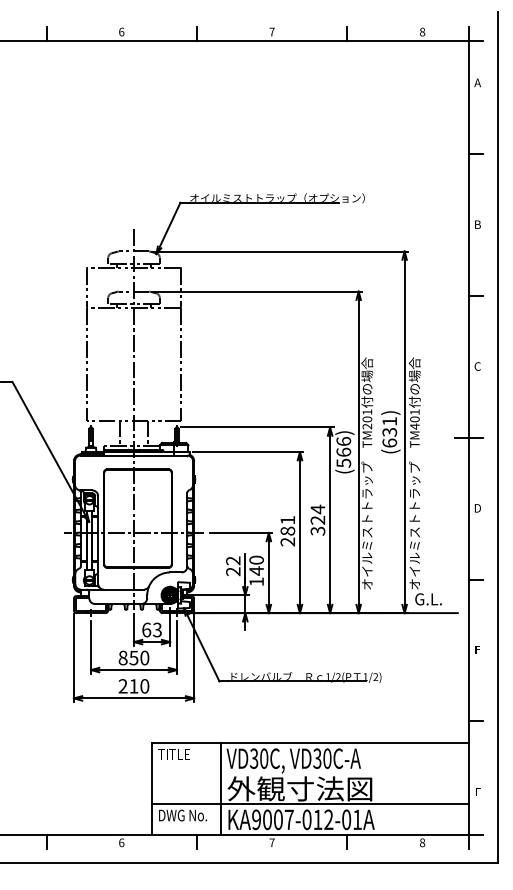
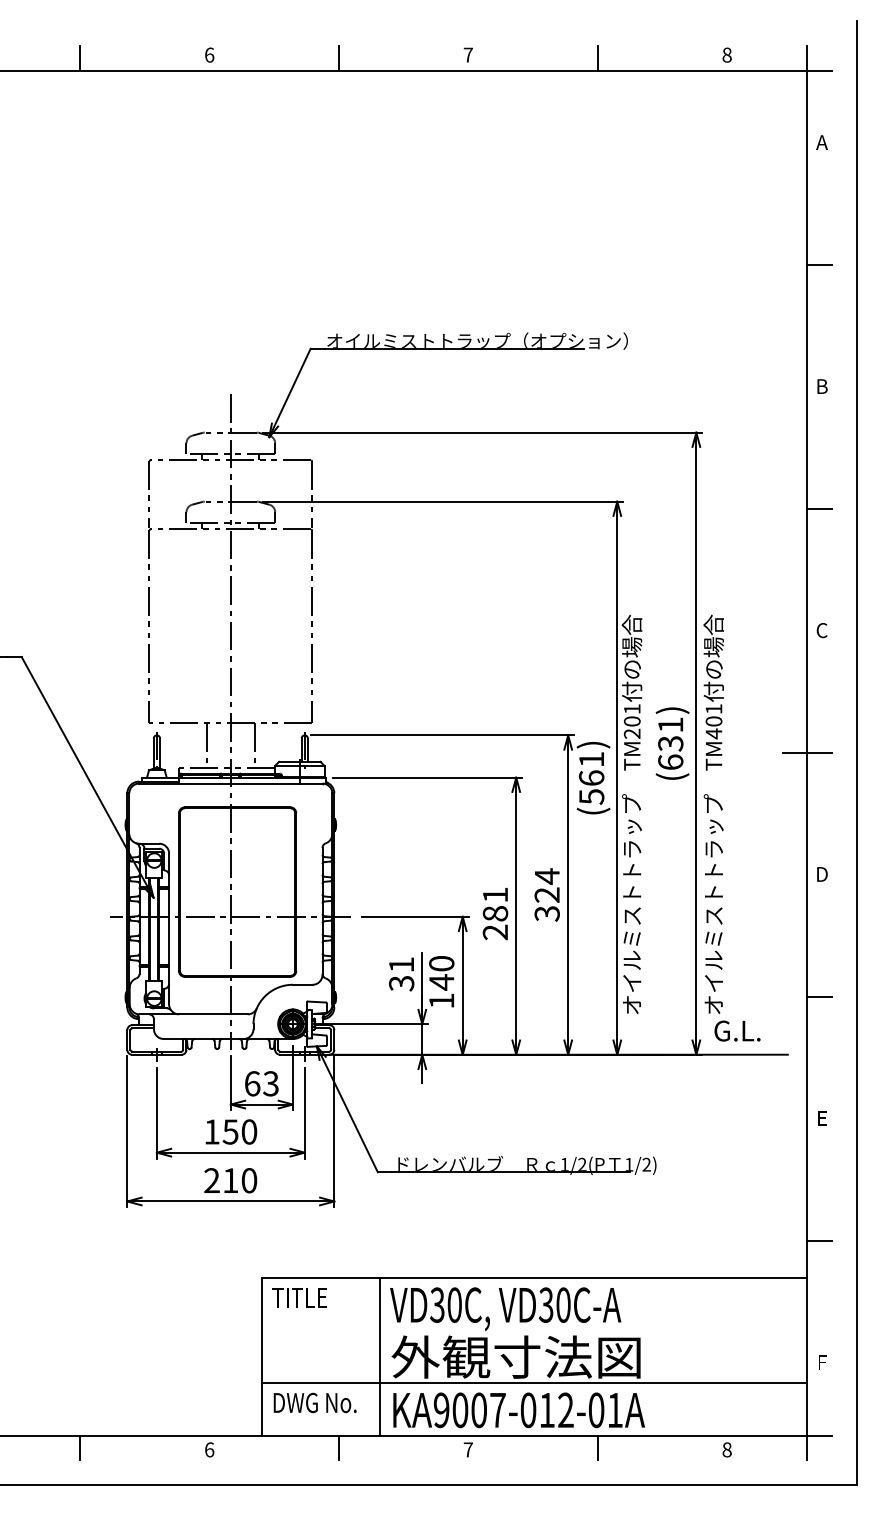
text: (343, 441) -> (591, 759), (566) -> (561)
text: (233, 566) -> (401, 974), 22 -> 31
text: (122, 657) -> (210, 1131), 850 -> 150

